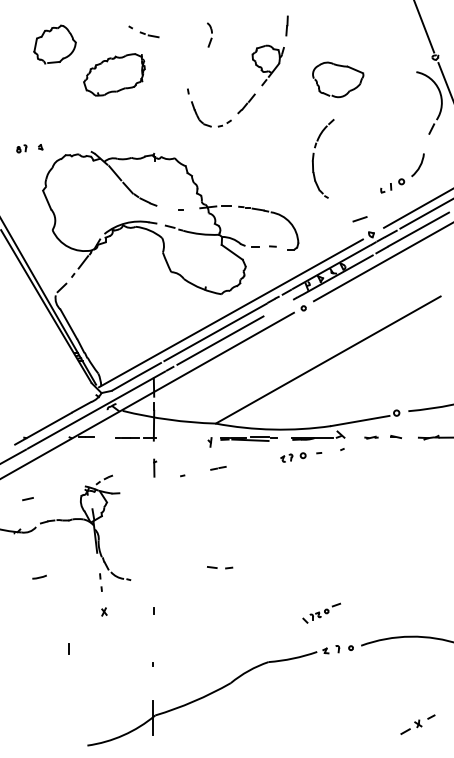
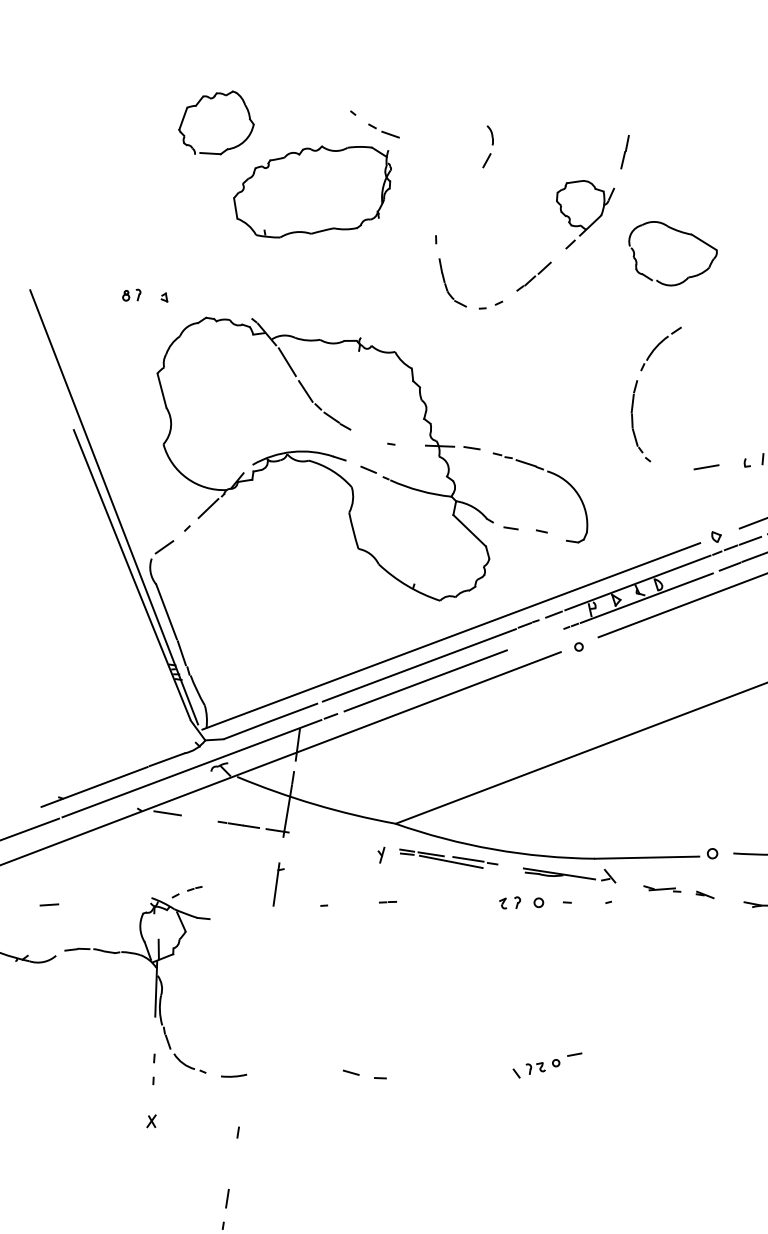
part: (114, 74) -> (312, 190), size x1.43
part: (338, 79) -> (672, 254), moved
line: (359, 219) -> (705, 467), moved
part: (371, 437) -> (662, 889), size x1.67
part: (154, 468) -> (277, 885), size x1.43
part: (217, 468) -> (386, 902), size x0.62
arc: (39, 576) -> (234, 1074), moved
part: (321, 612) -> (546, 1063), moved
line: (68, 648) -> (225, 1197), moved

